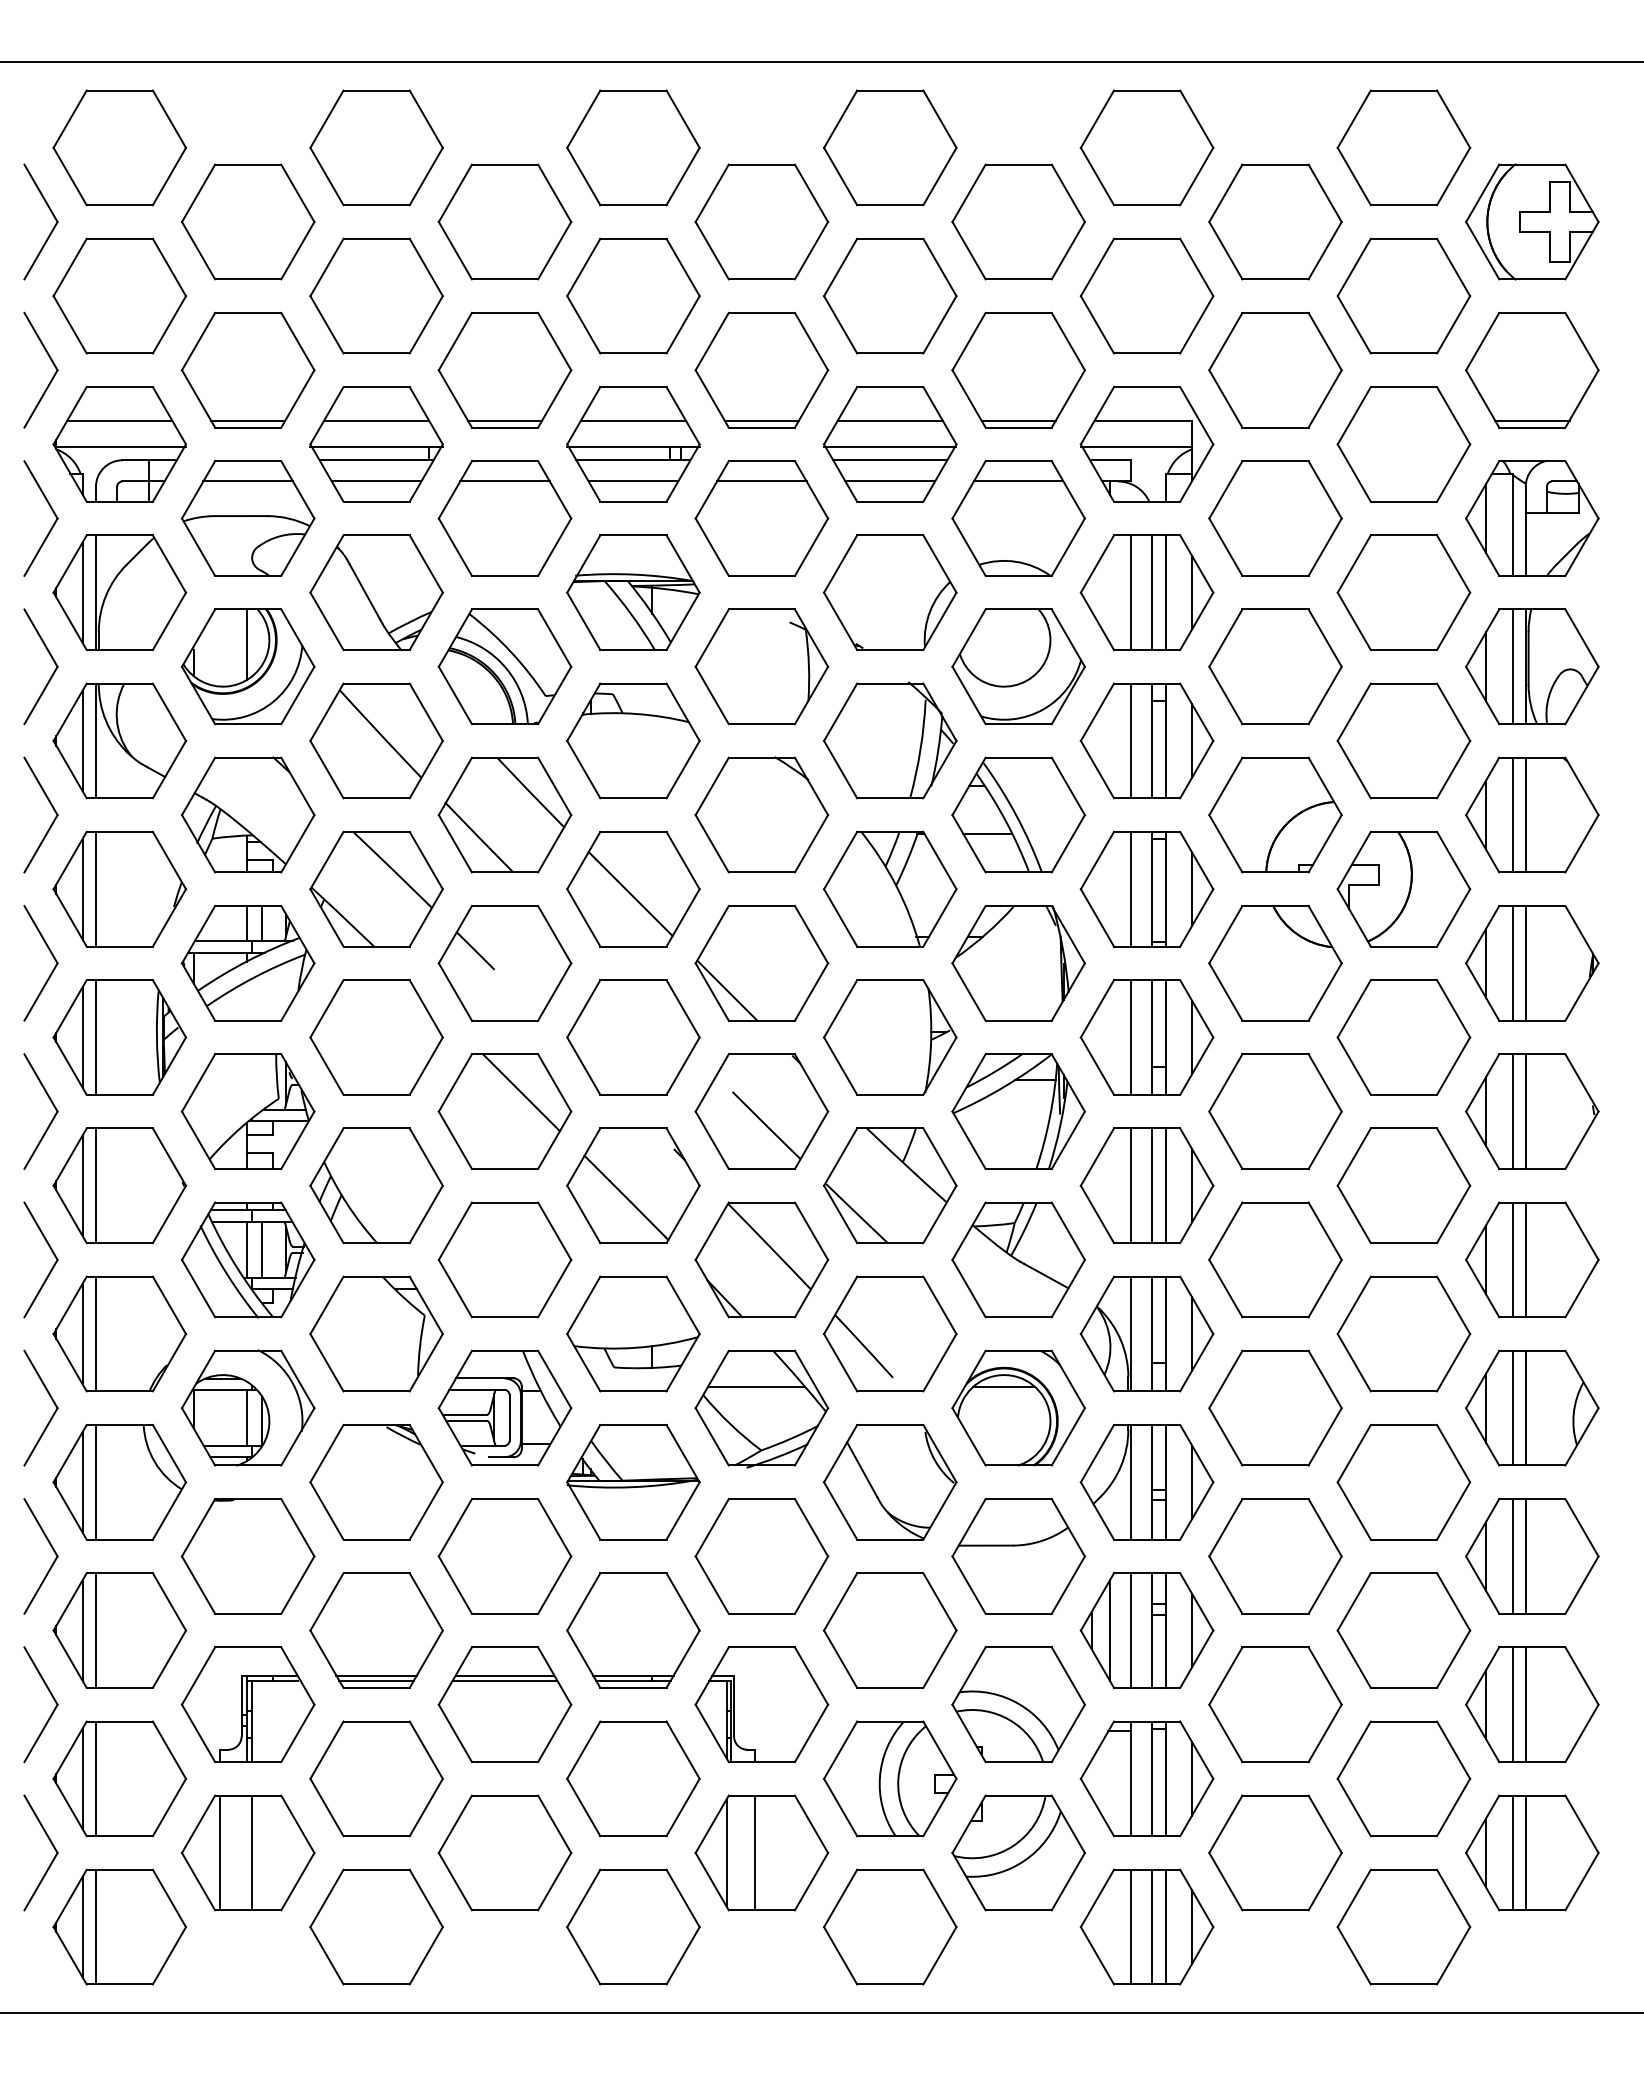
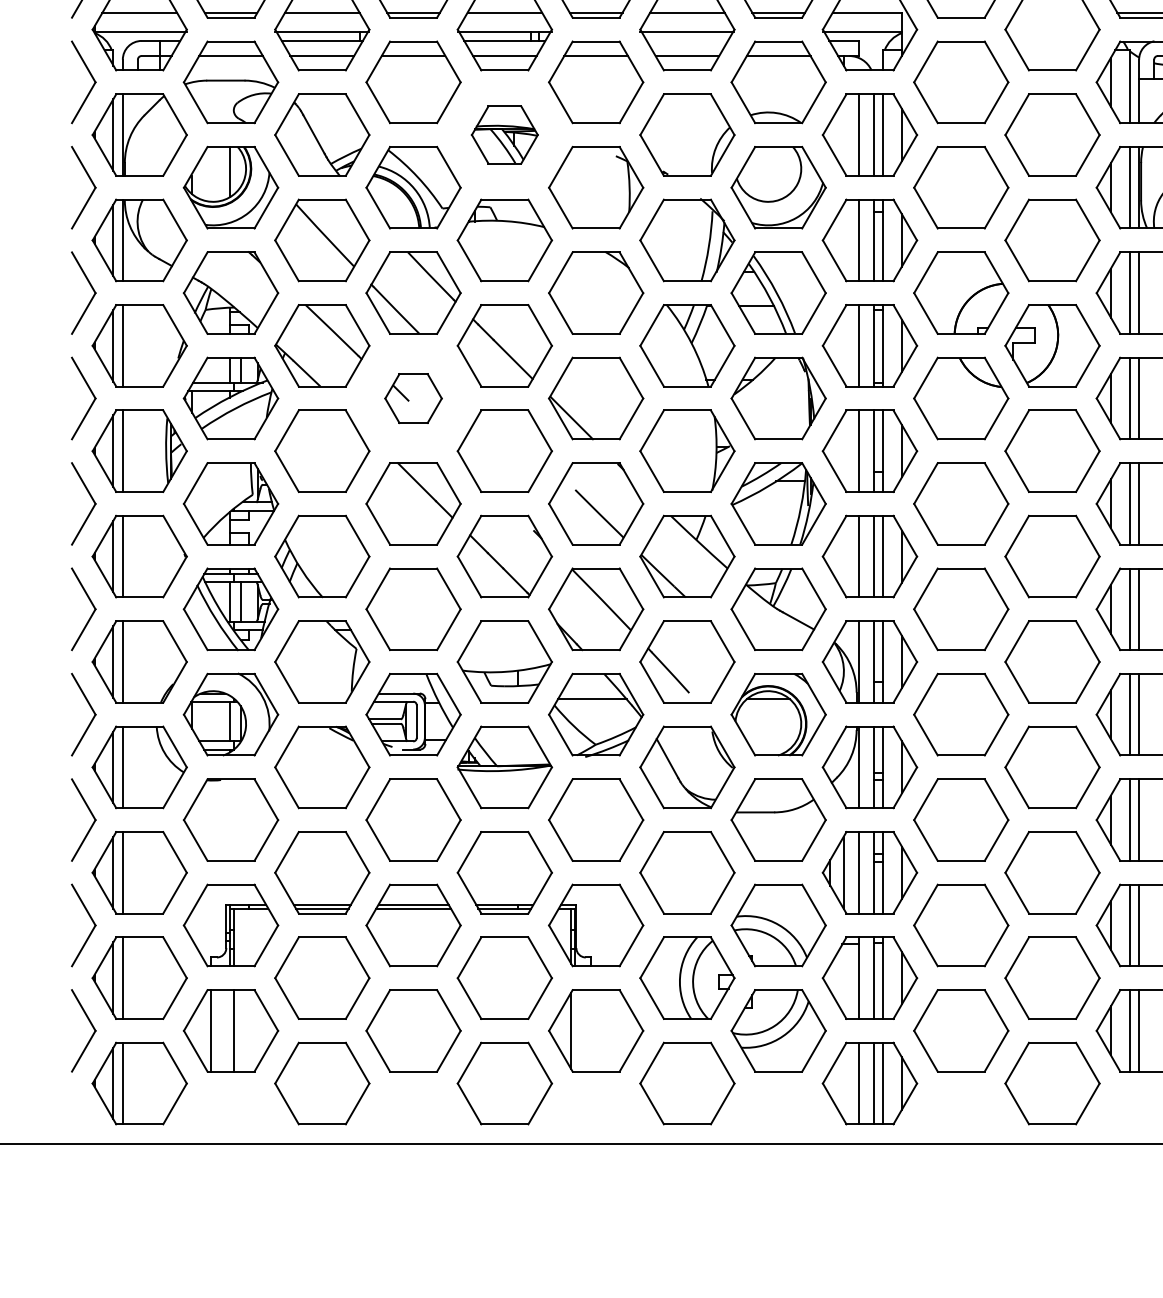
line: (890, 460) -> (687, 41), removed
part: (633, 592) -> (504, 134), size x0.7
part: (504, 963) -> (413, 398), size x0.6
line: (755, 1852) -> (591, 1030), removed

